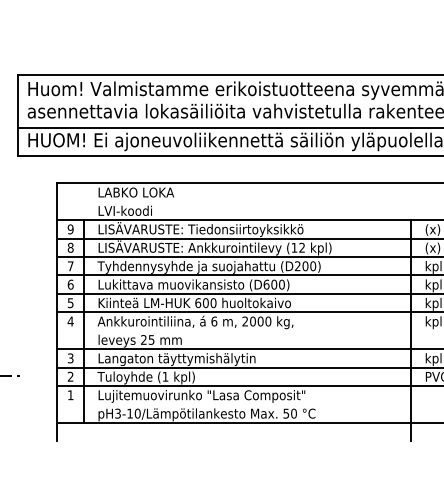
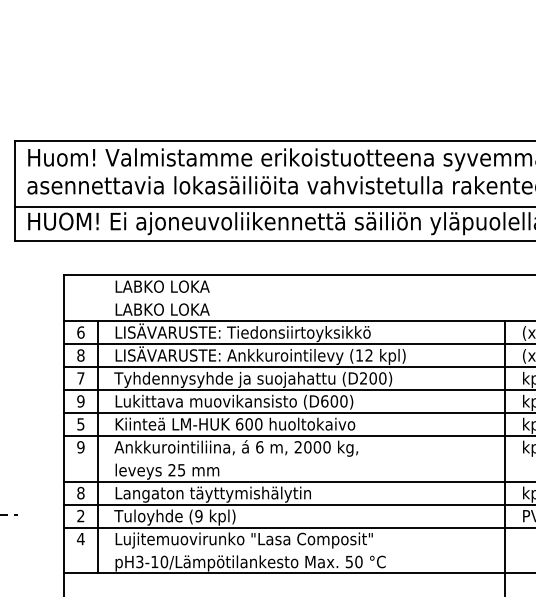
text: (139, 210) -> (166, 309), LVI-koodi -> LABKO LOKA
text: (70, 229) -> (80, 332), 9 -> 6
text: (70, 284) -> (80, 401), 6 -> 9
text: (70, 321) -> (80, 447), 4 -> 9
text: (70, 358) -> (80, 493), 3 -> 8
text: (165, 376) -> (198, 515), (1 -> (9
text: (70, 395) -> (80, 539), 1 -> 4

